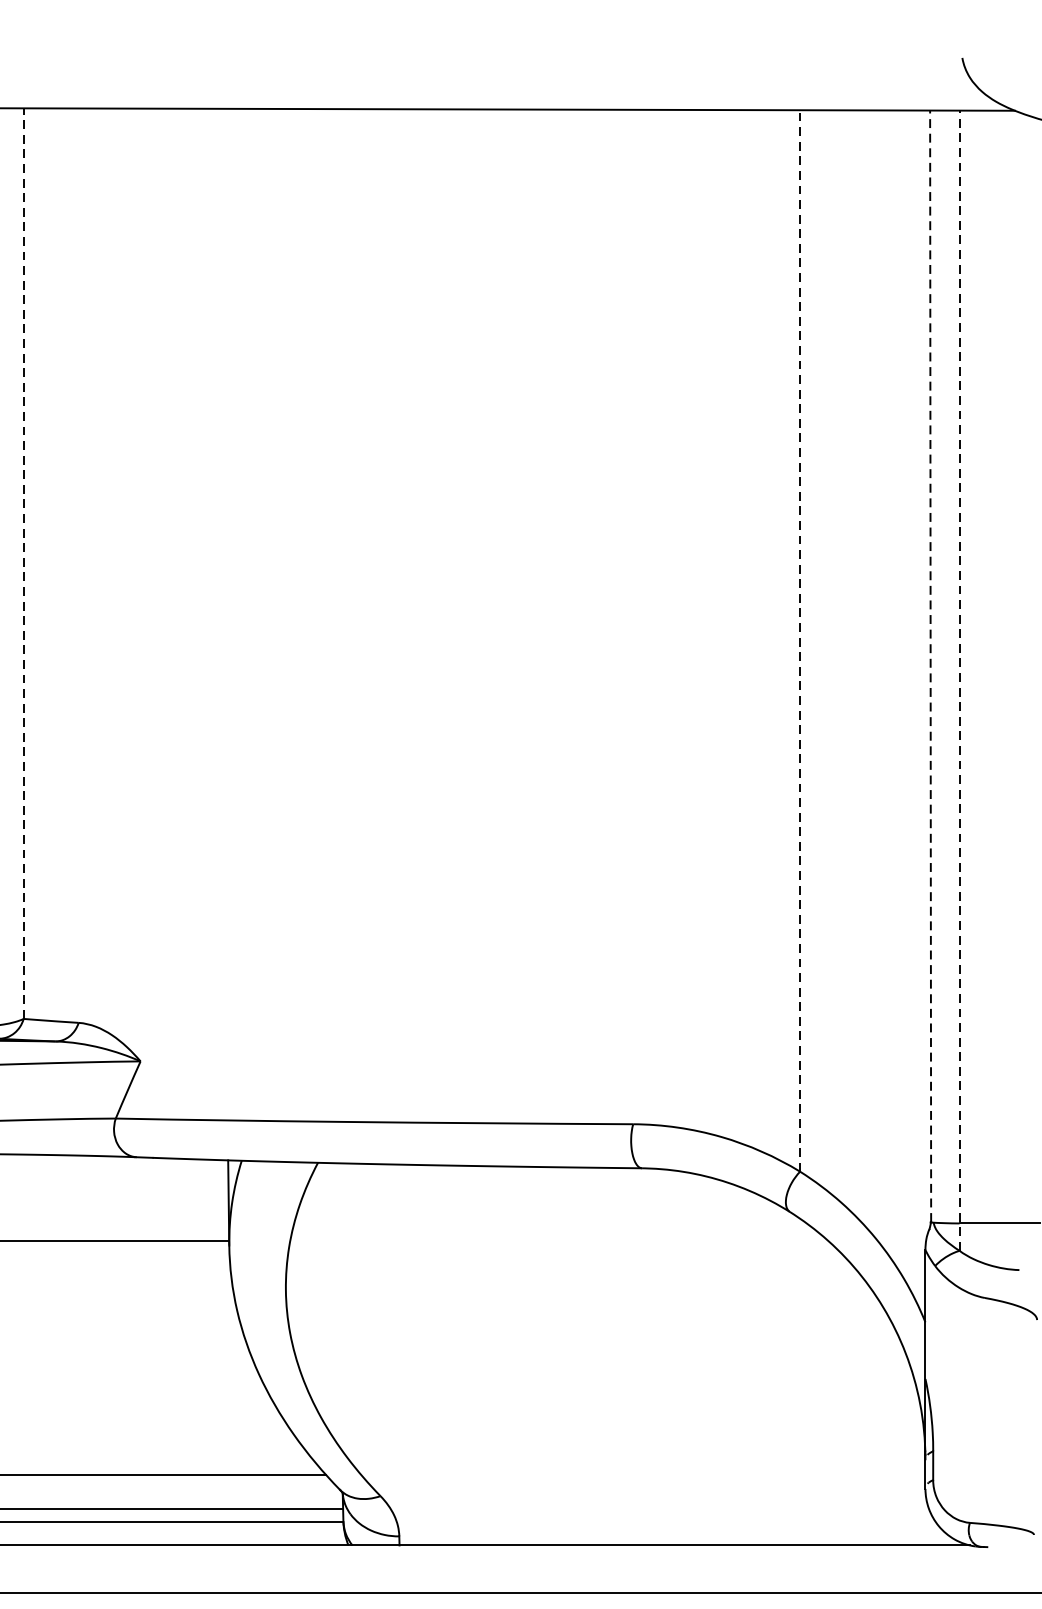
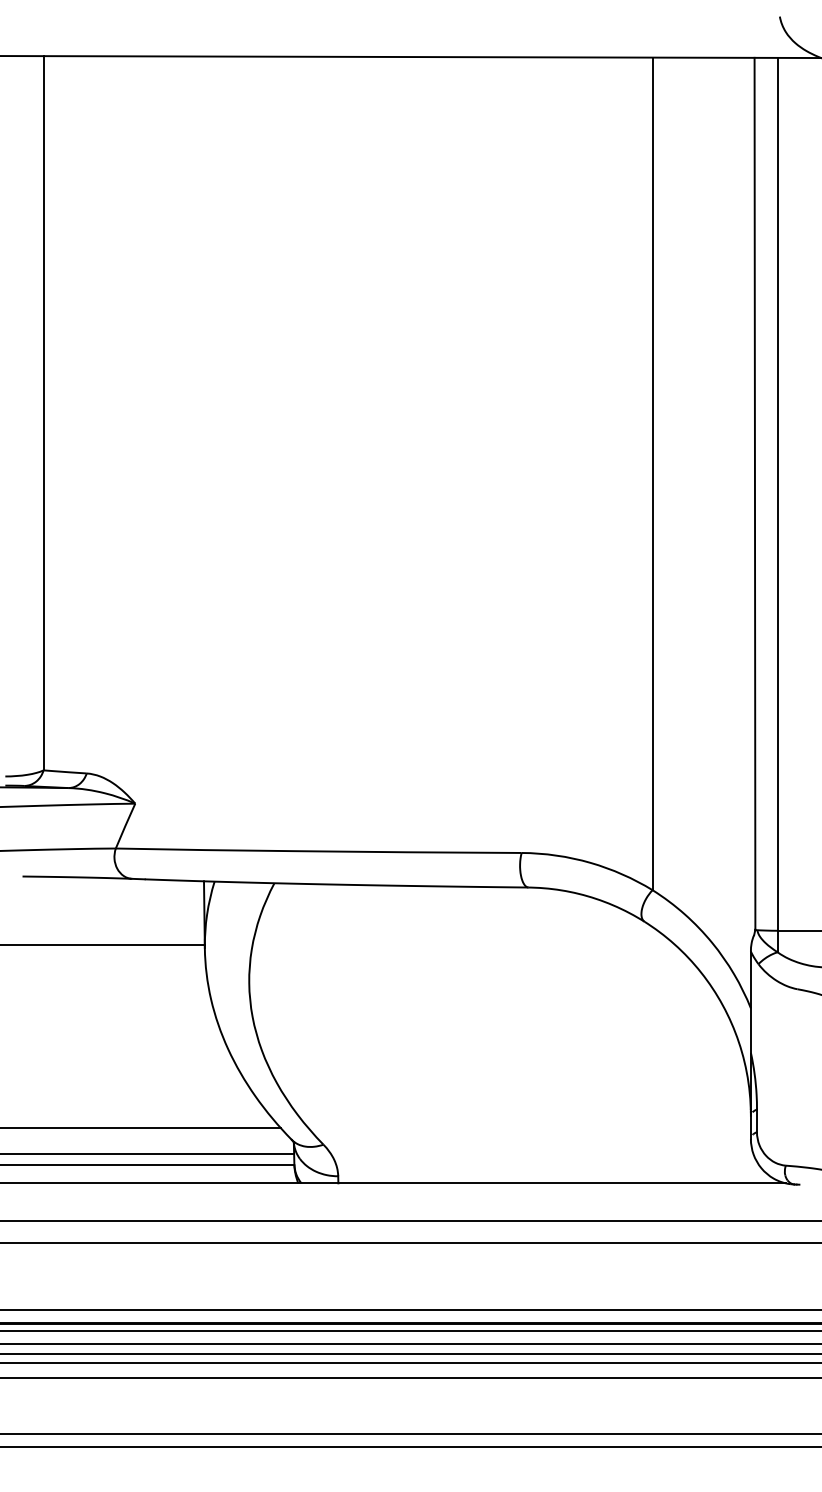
line: (23, 562) -> (43, 412), dashed -> solid
line: (799, 640) -> (652, 473), dashed -> solid
line: (930, 665) -> (754, 493), dashed -> solid
line: (959, 679) -> (777, 504), dashed -> solid

